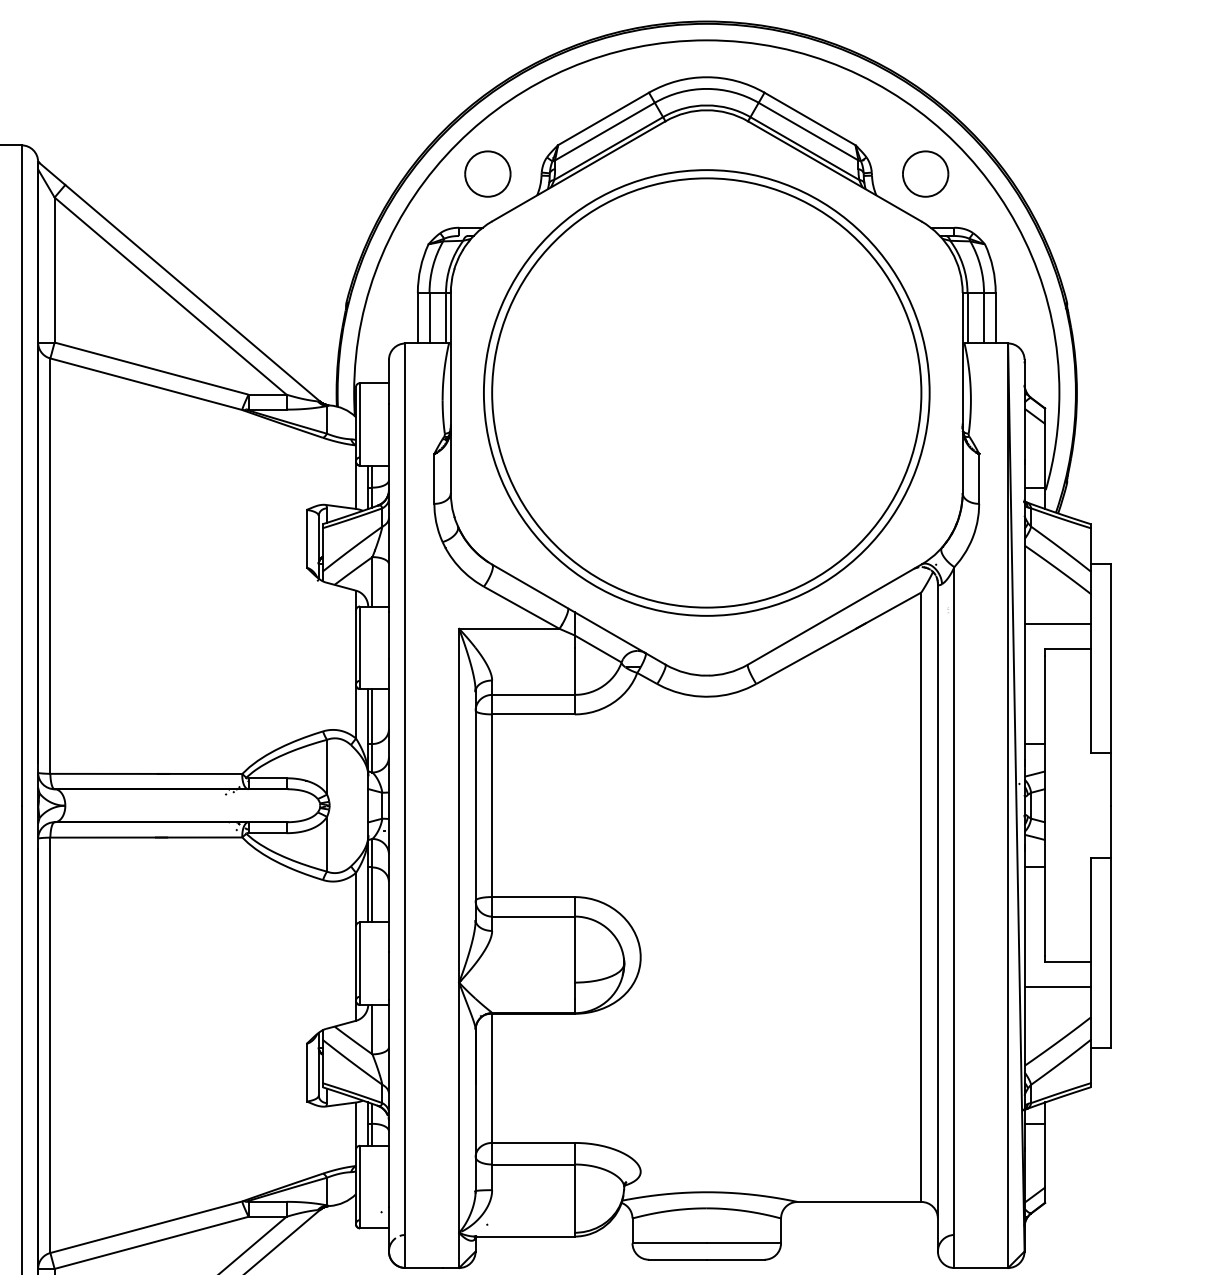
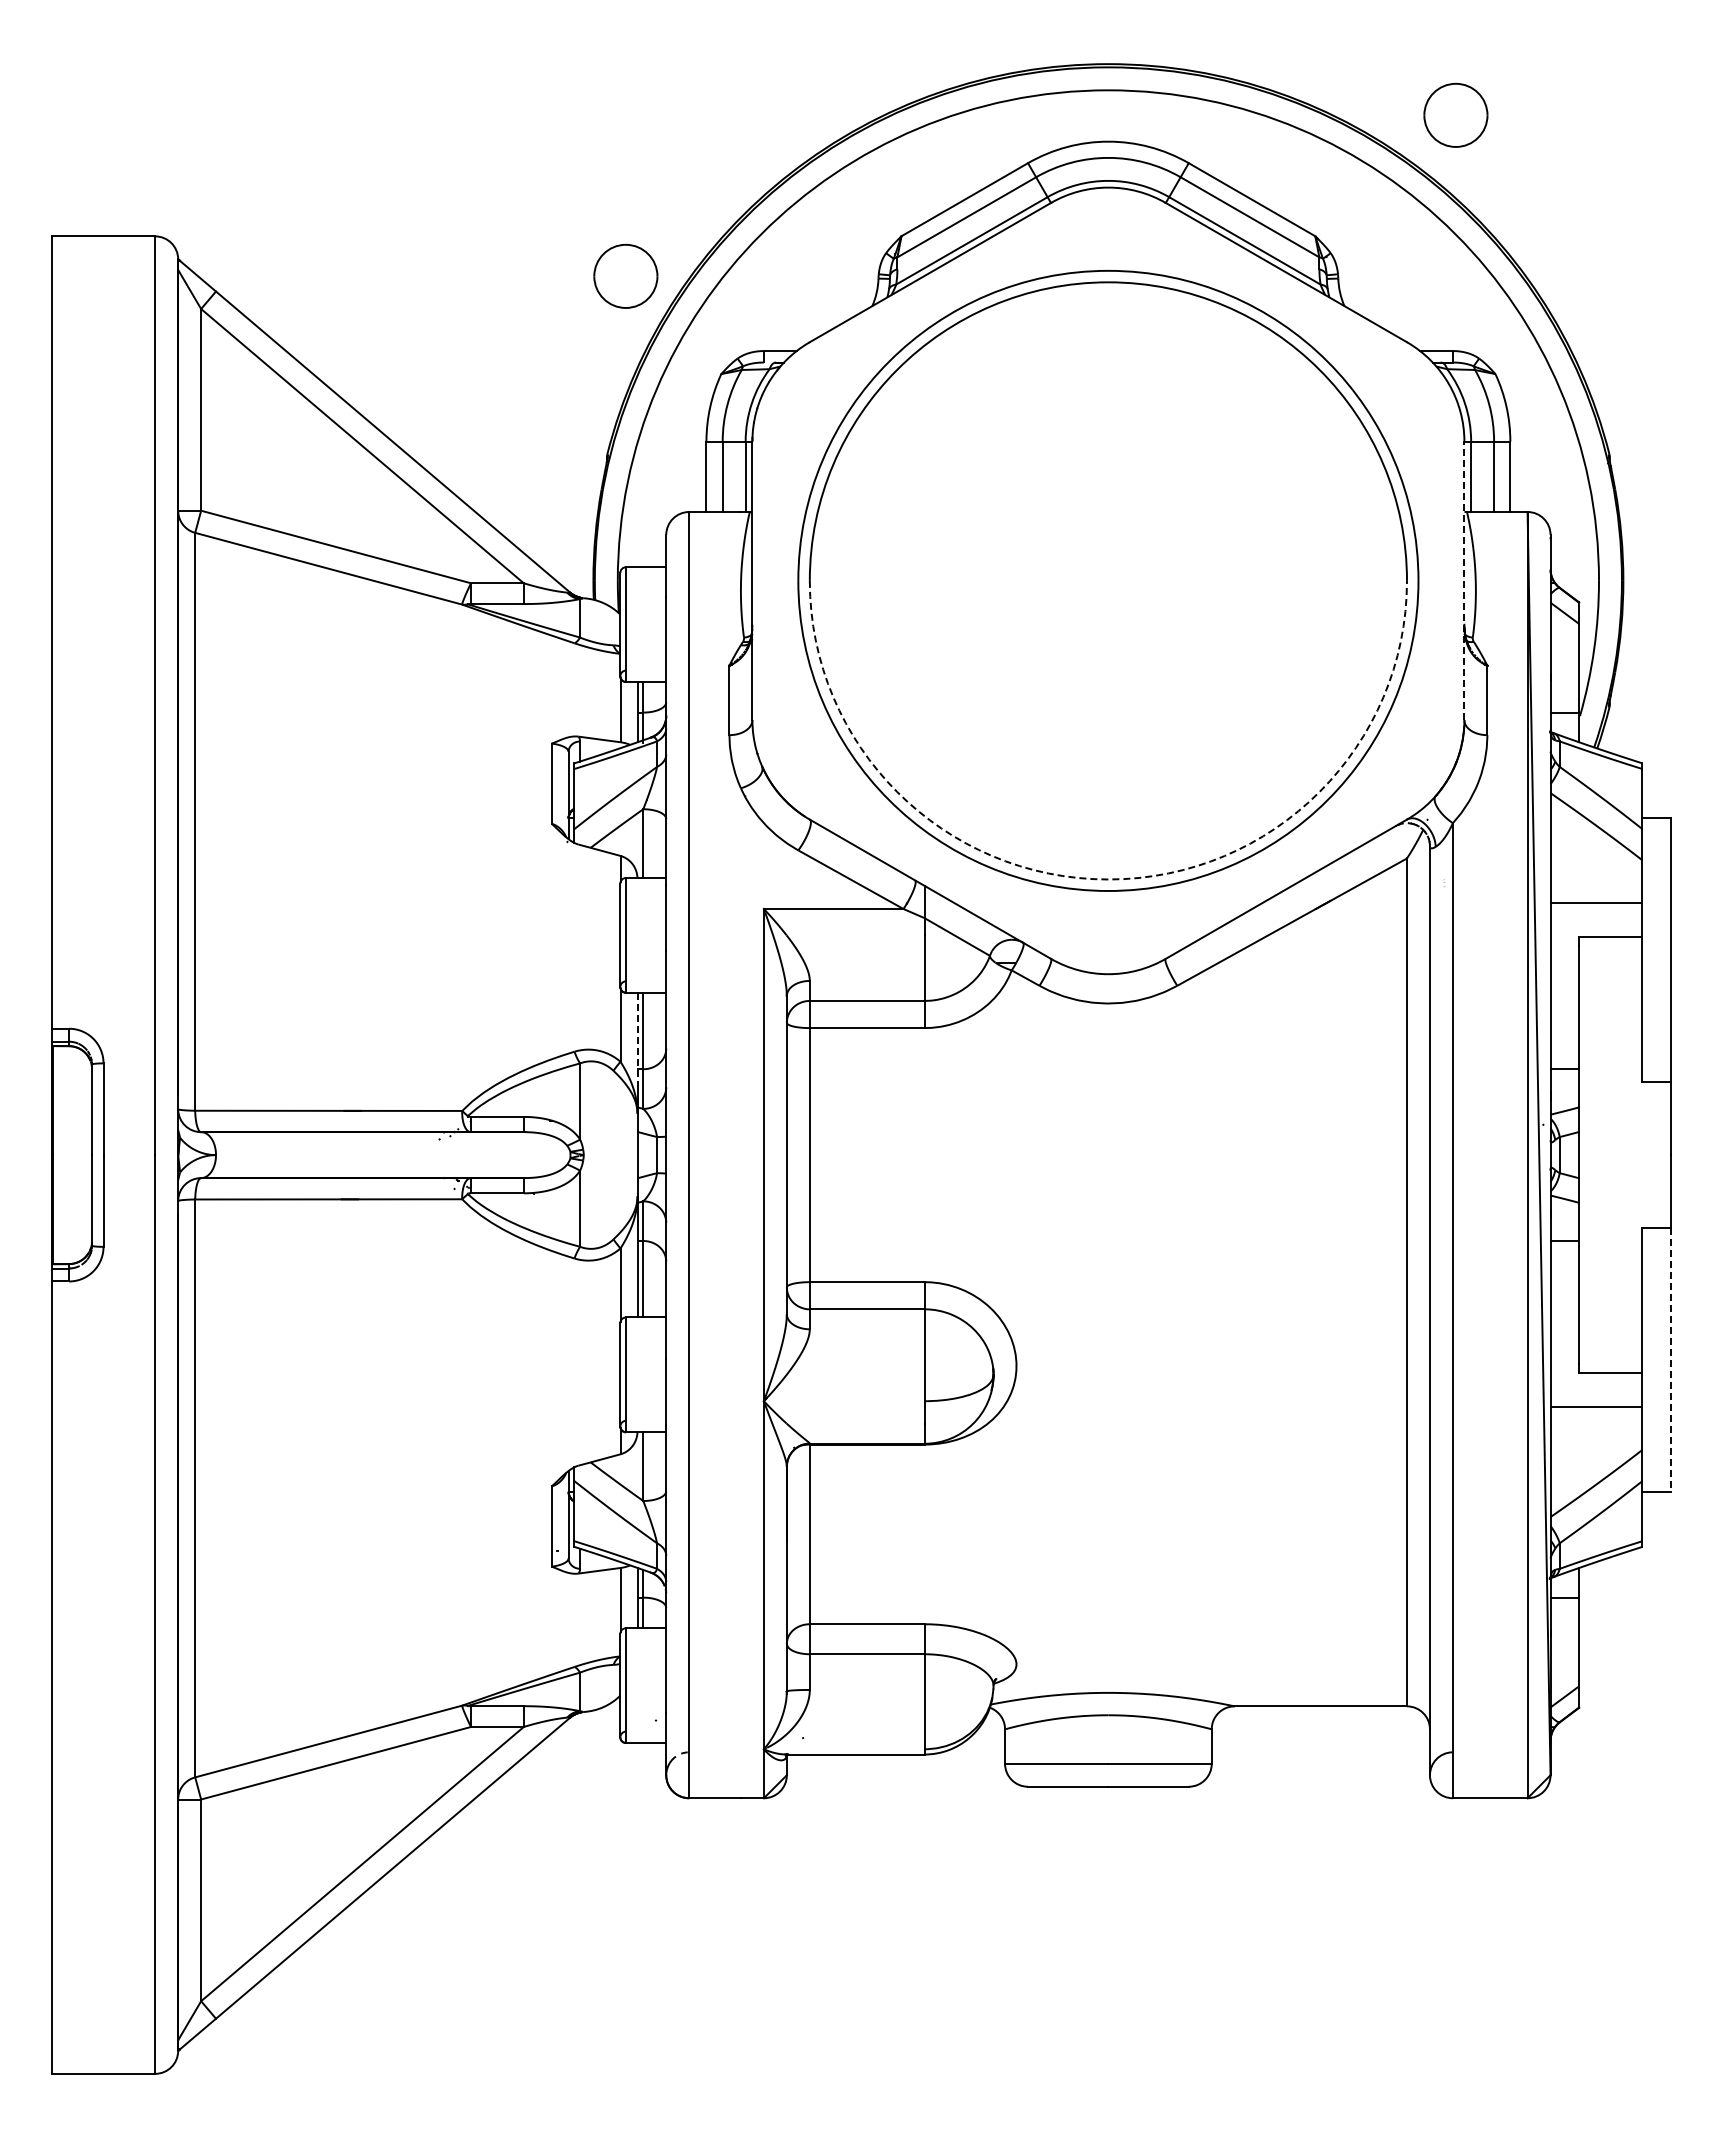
part: (487, 173) -> (625, 275), moved
part: (925, 173) -> (1455, 114), moved
line: (962, 392) -> (1464, 580), solid -> dashed
arc: (706, 607) -> (1108, 879), solid -> dashed
line: (368, 723) -> (637, 1040), solid -> dashed
line: (1111, 952) -> (1671, 1359), solid -> dashed

